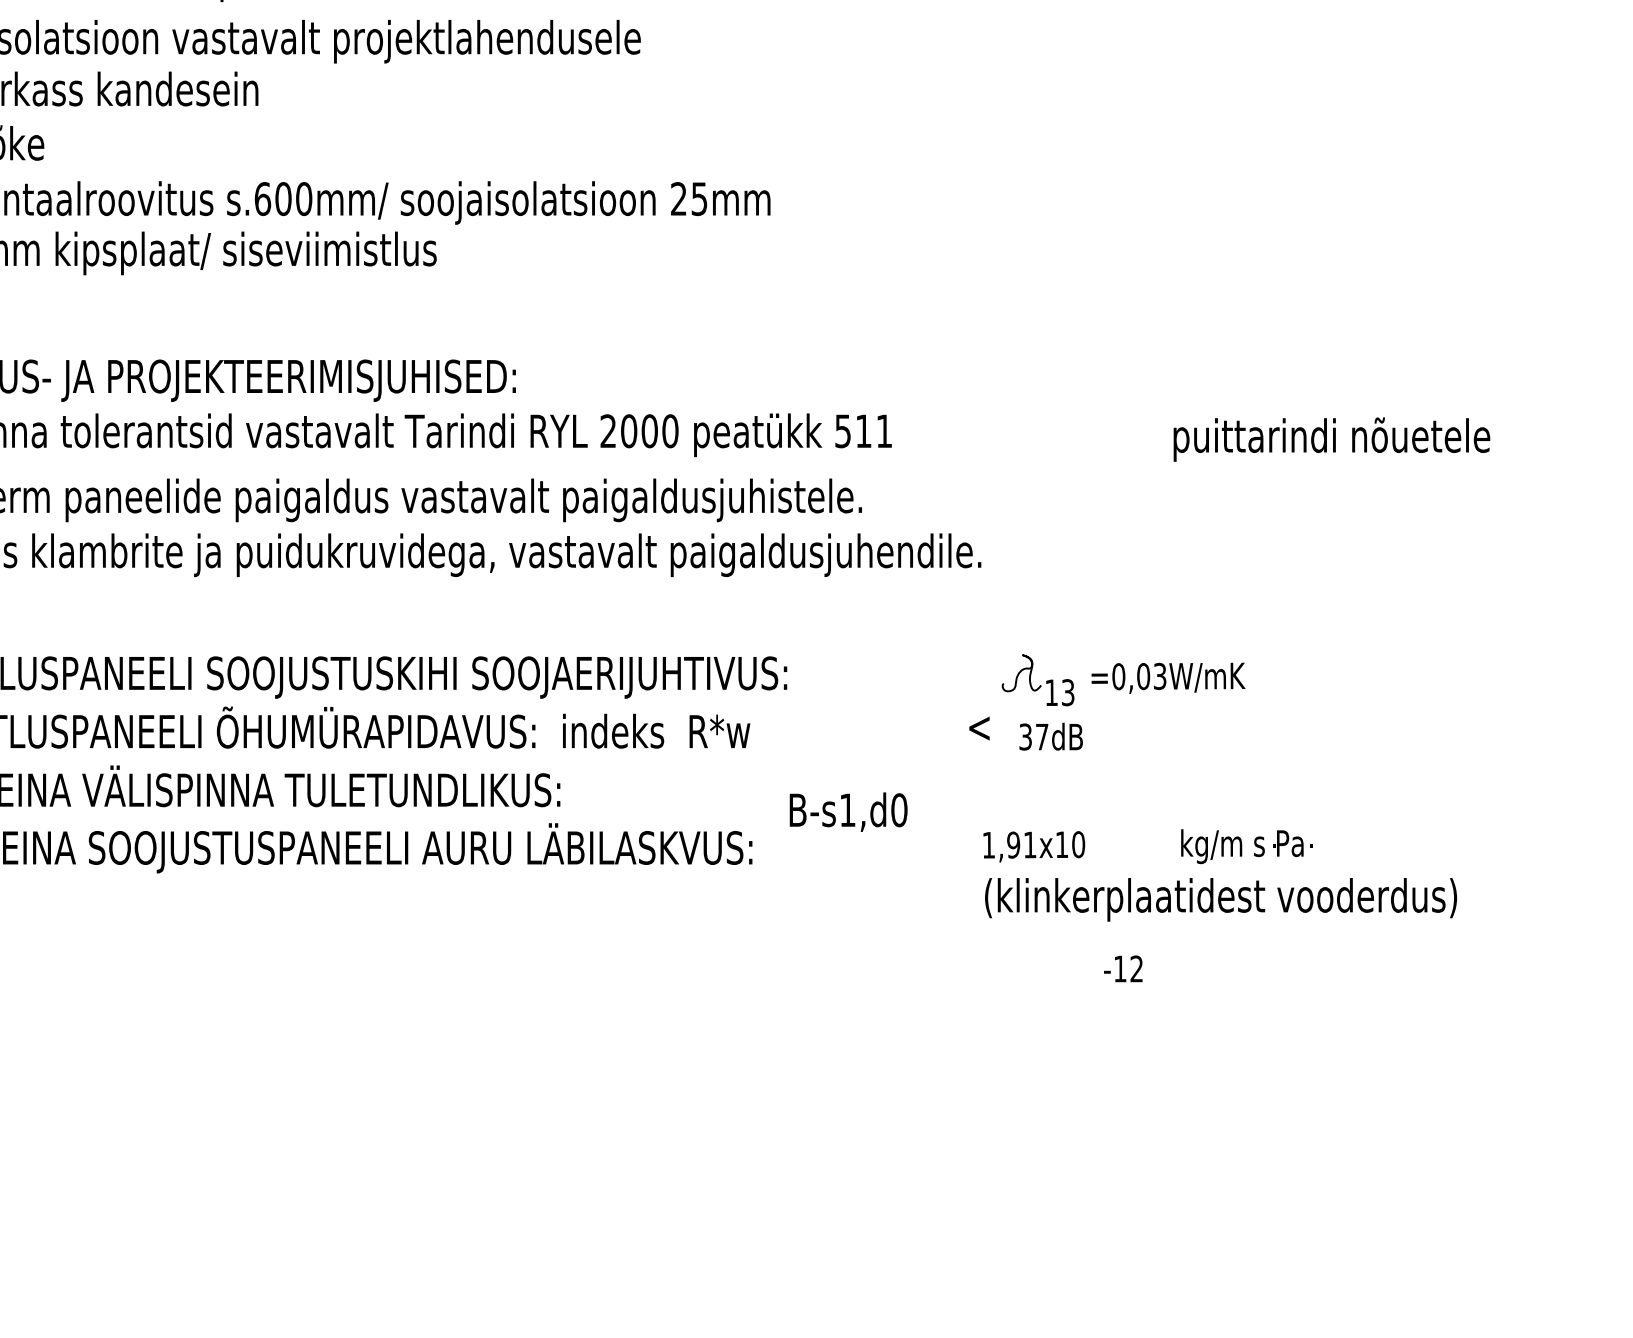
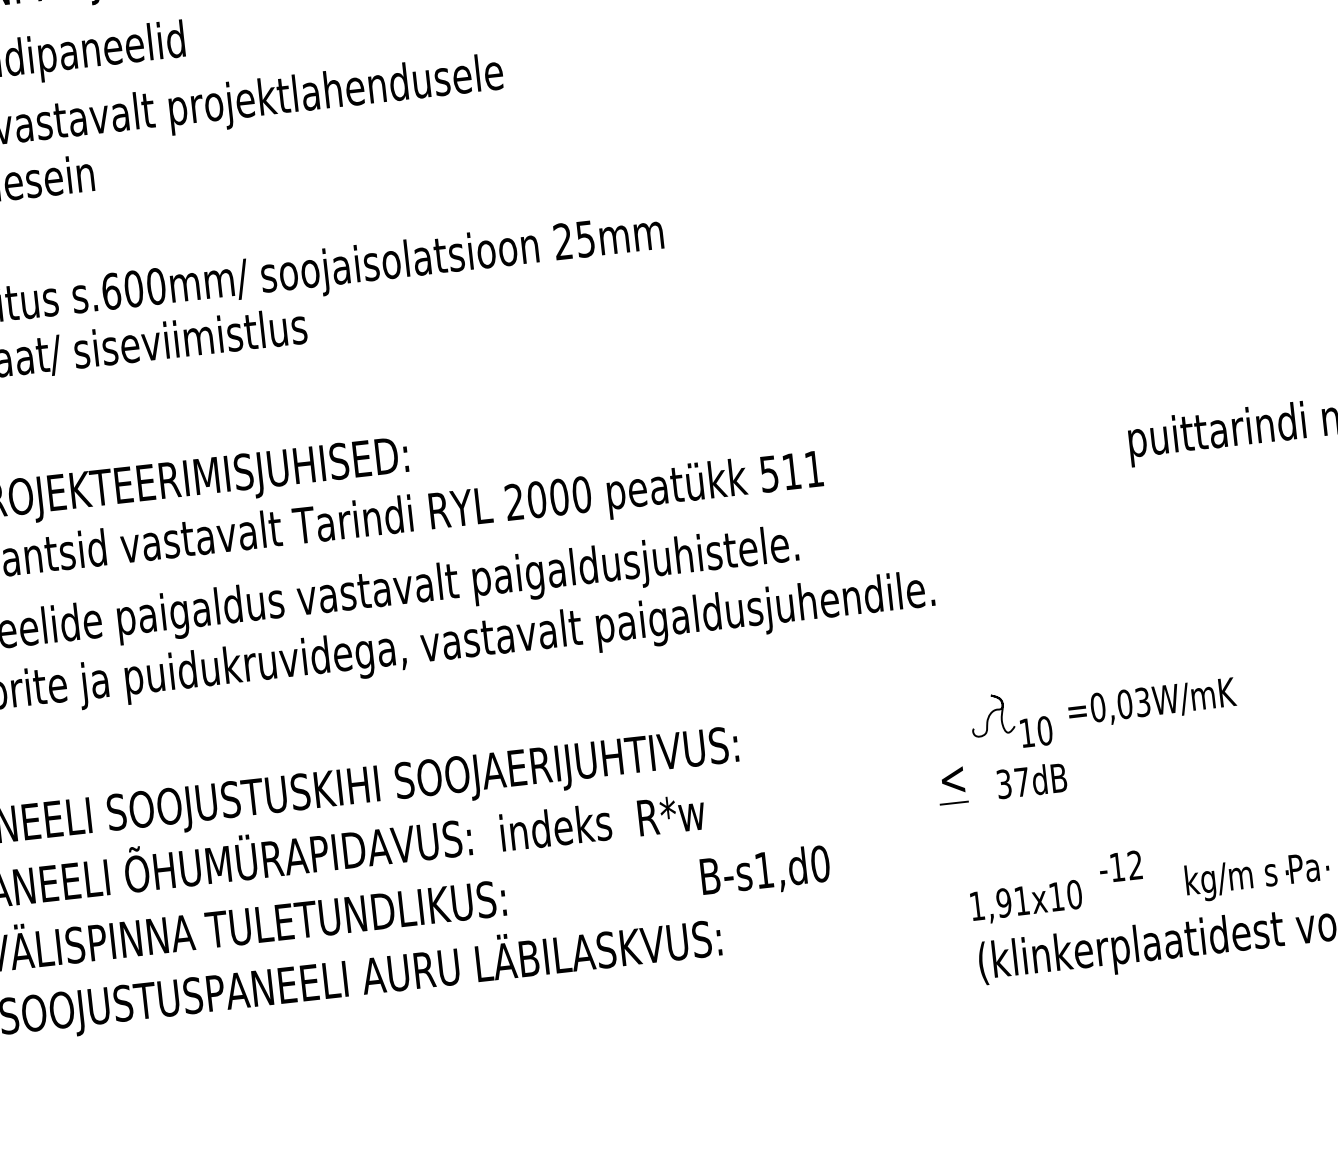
text: (1067, 692) -> (1044, 730), 13 -> 10
line: (977, 749) -> (953, 803), added
text: (848, 811) -> (765, 871), moved
text: (1123, 968) -> (1120, 866), moved

